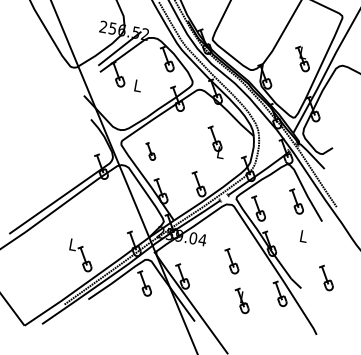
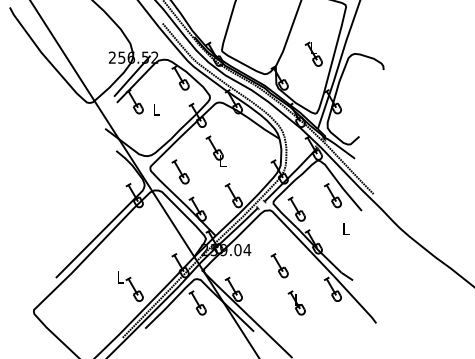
part: (215, 141) -> (215, 150), moved
part: (150, 150) -> (180, 171), size x1.43
part: (326, 277) -> (375, 265), removed

